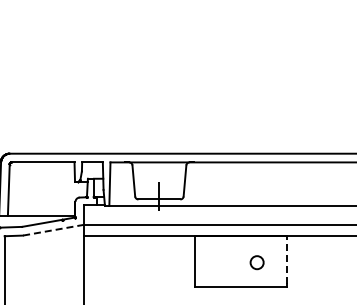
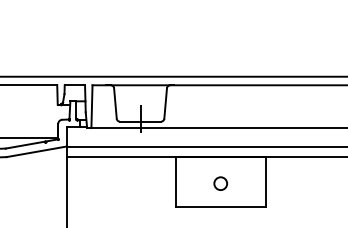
line: (53, 230) -> (36, 152), dashed -> solid
line: (287, 259) -> (266, 180), dashed -> solid
circle: (256, 262) -> (220, 183), moved

